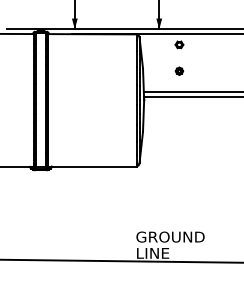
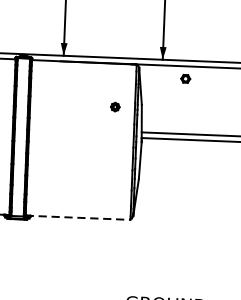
part: (179, 70) -> (115, 106), moved
line: (92, 166) -> (77, 217), solid -> dashed

